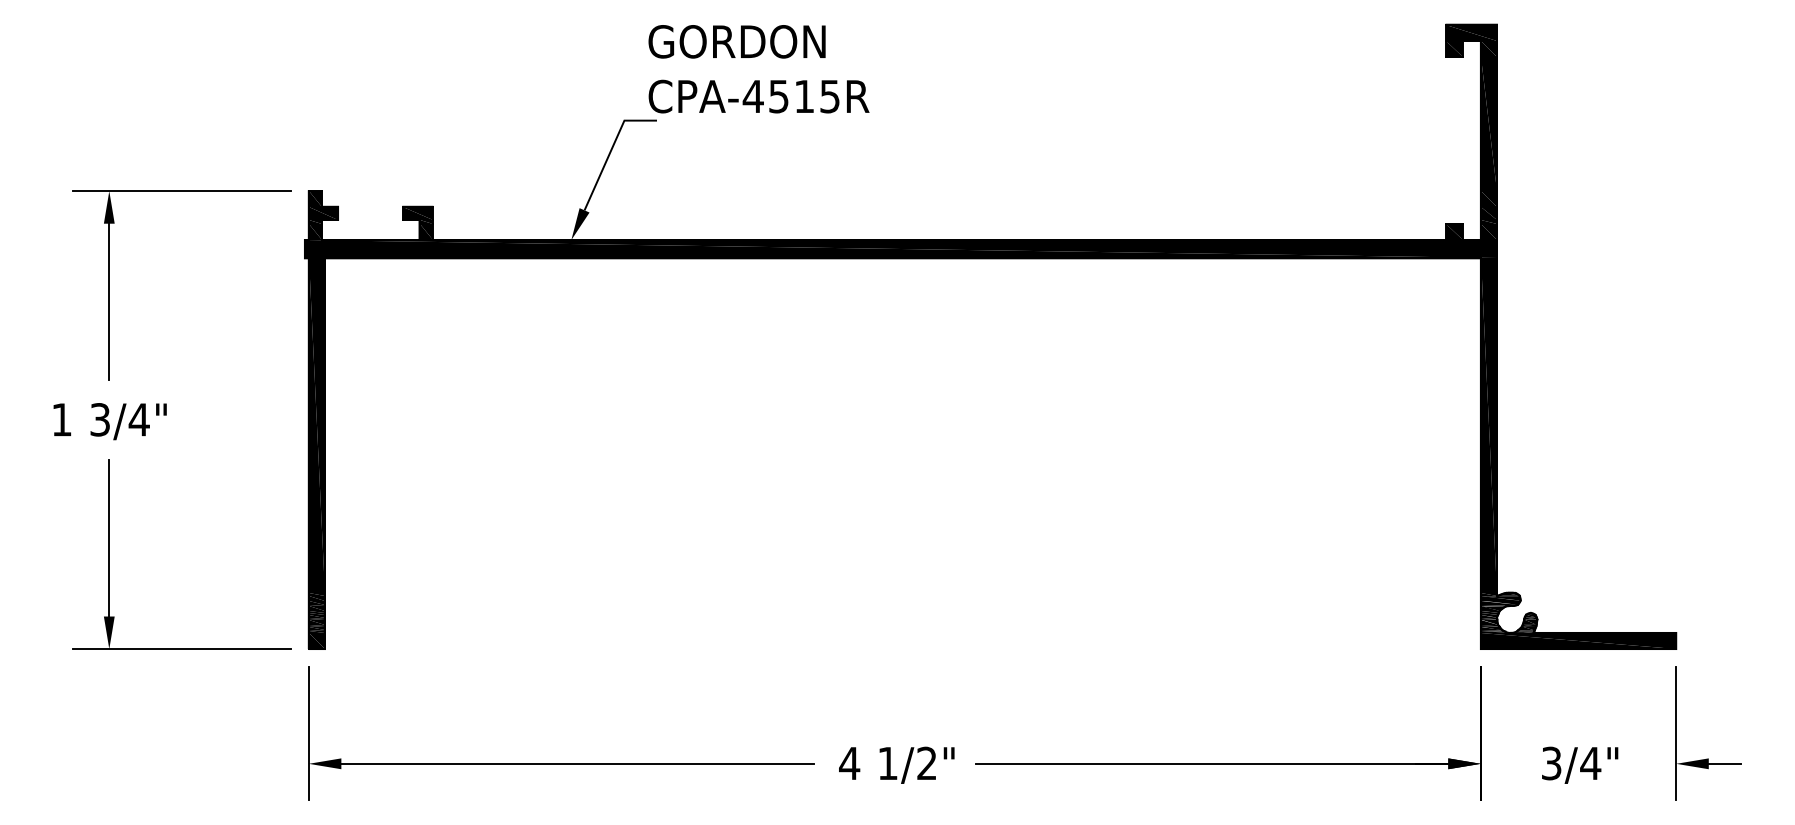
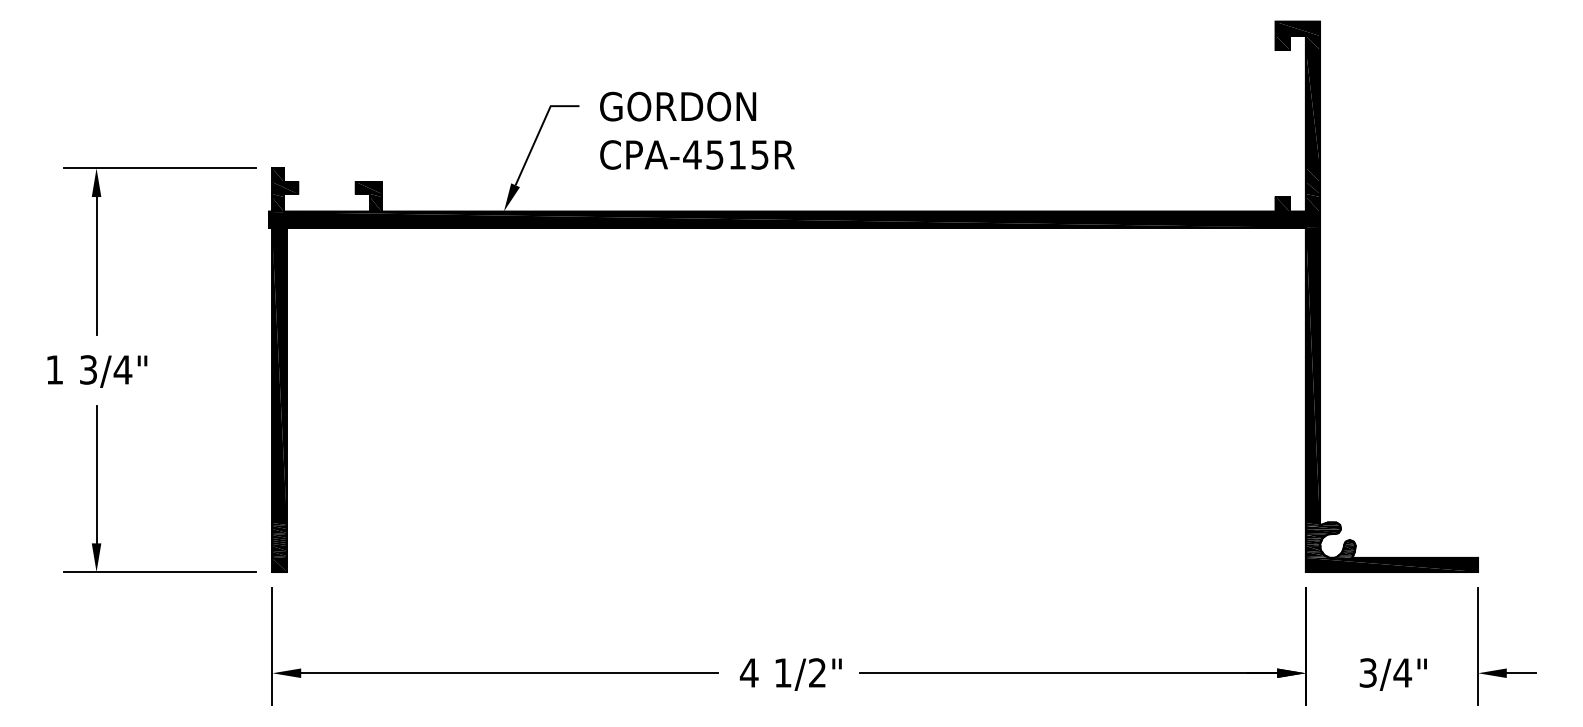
text: (759, 68) -> (697, 130), moved

